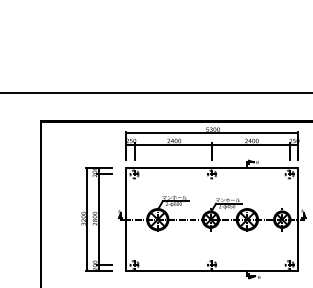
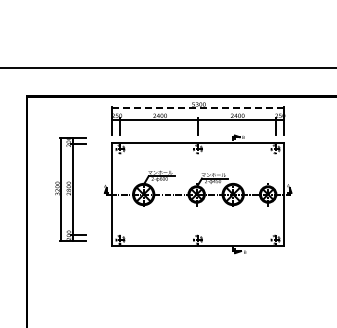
line: (212, 133) -> (198, 108), solid -> dashed
part: (96, 219) -> (70, 189), moved

